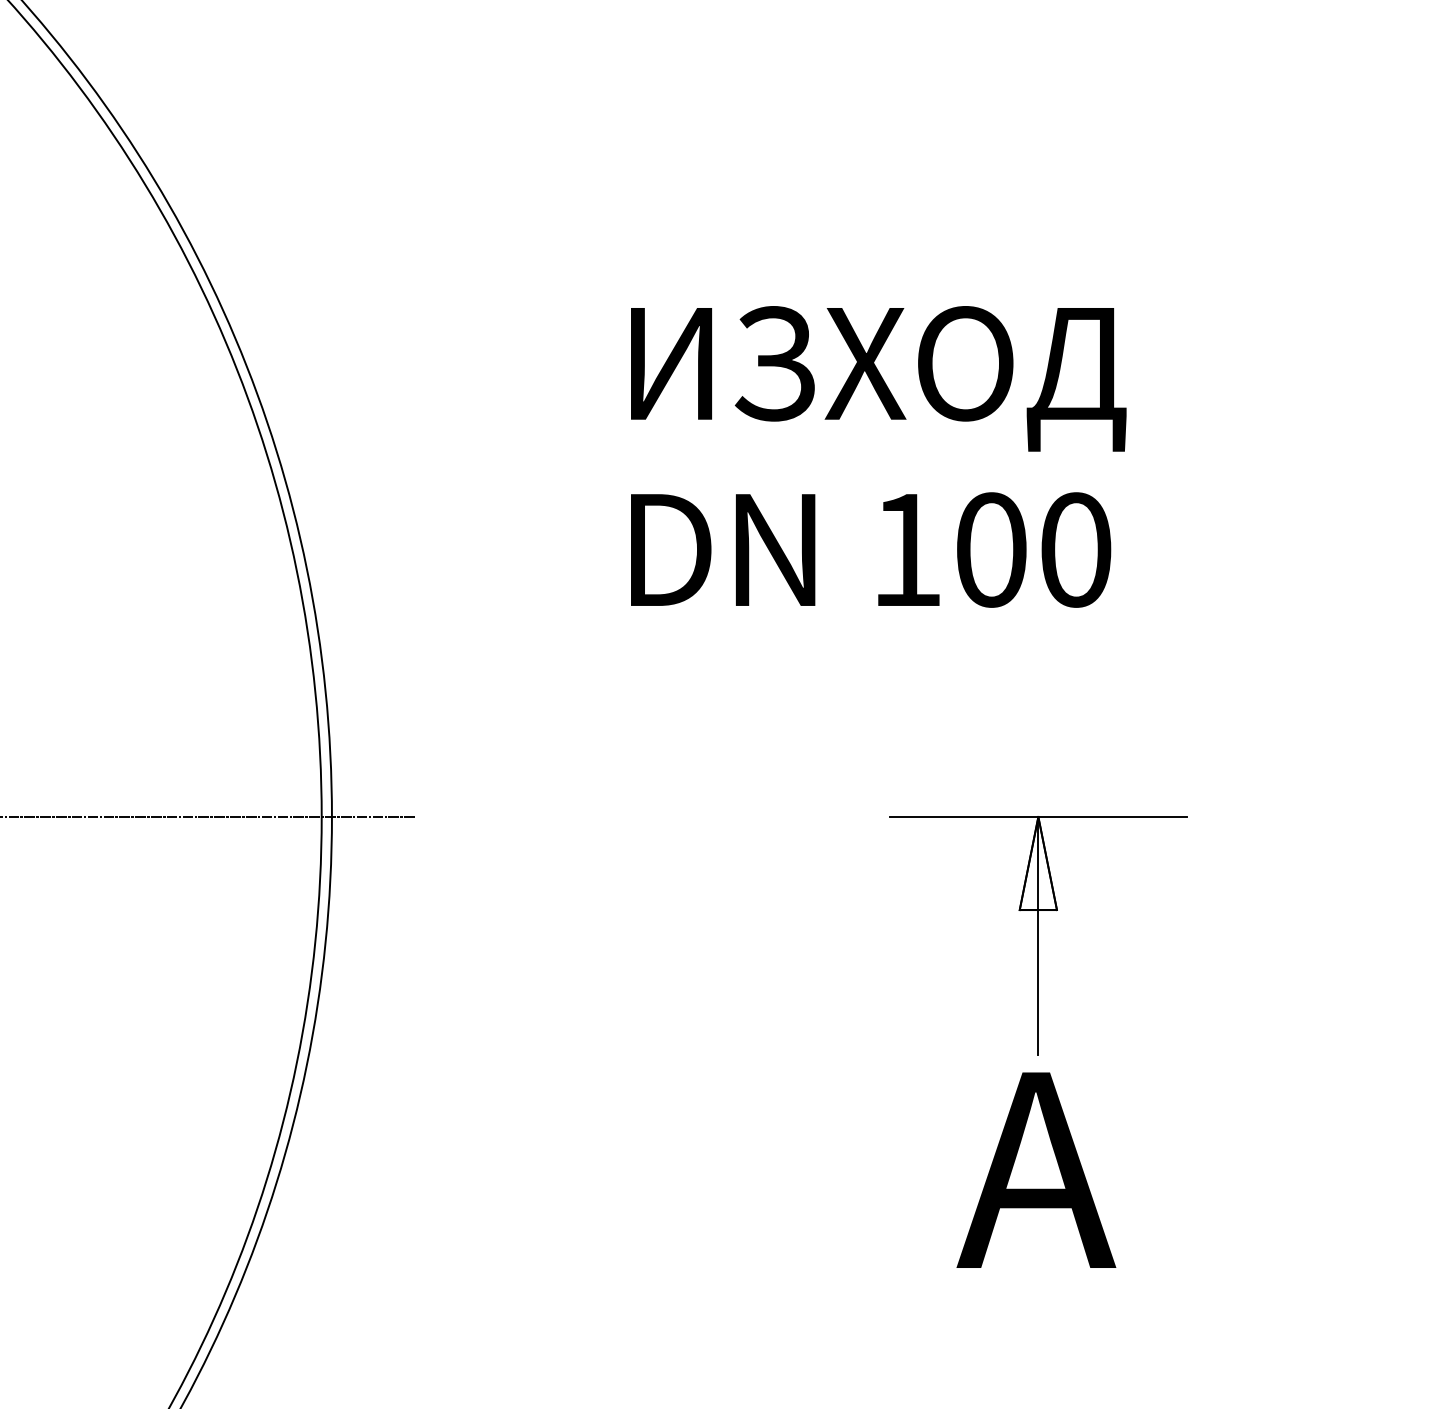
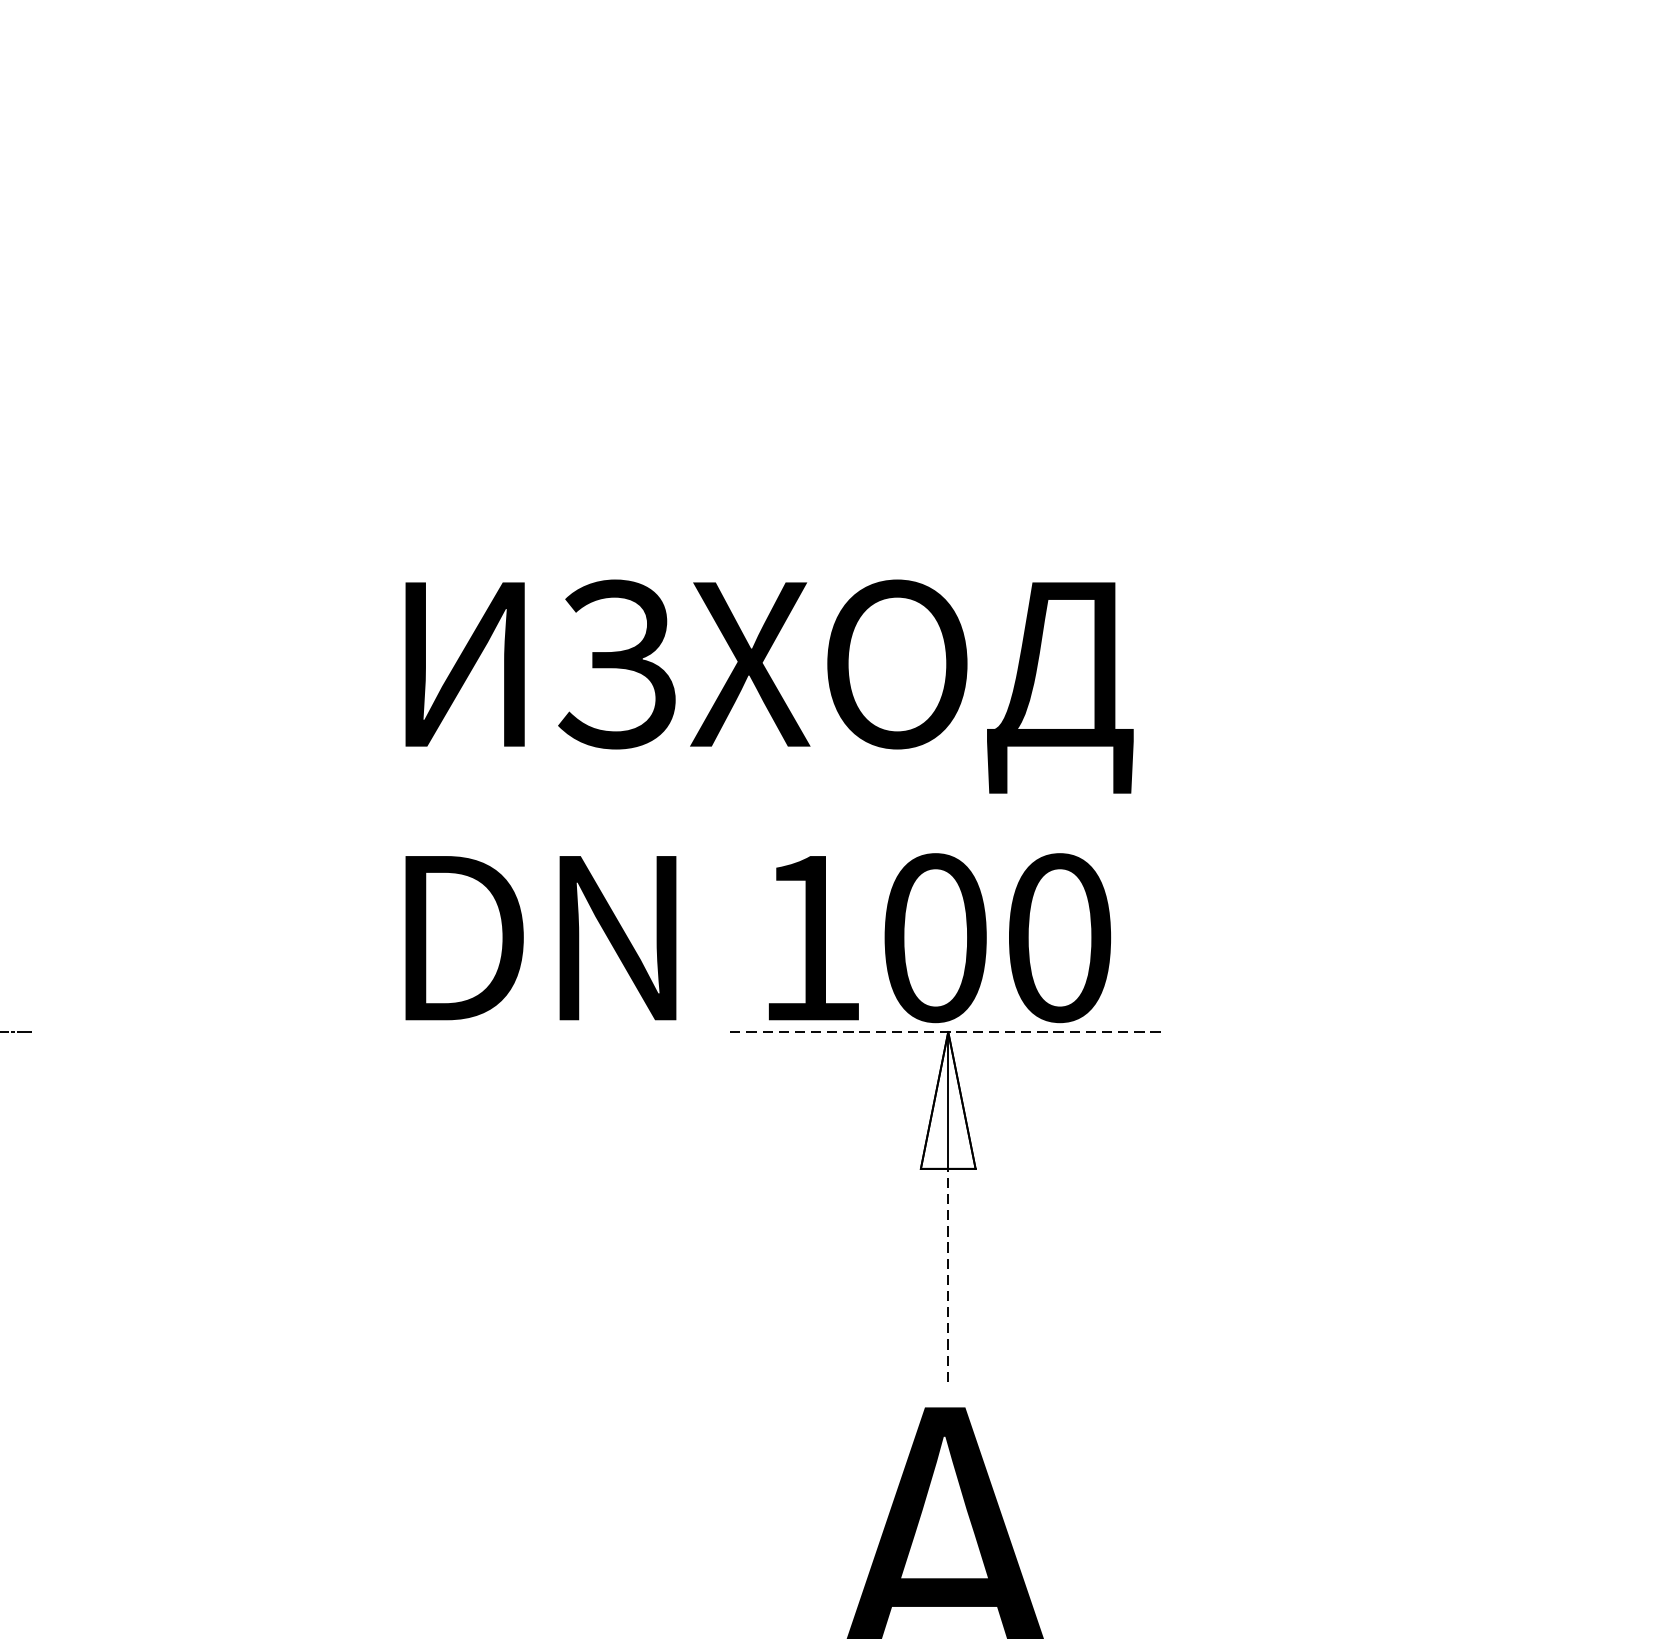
text: (878, 456) -> (769, 800), moved
line: (1038, 816) -> (948, 1031), solid -> dashed
line: (1038, 982) -> (948, 1275), solid -> dashed

